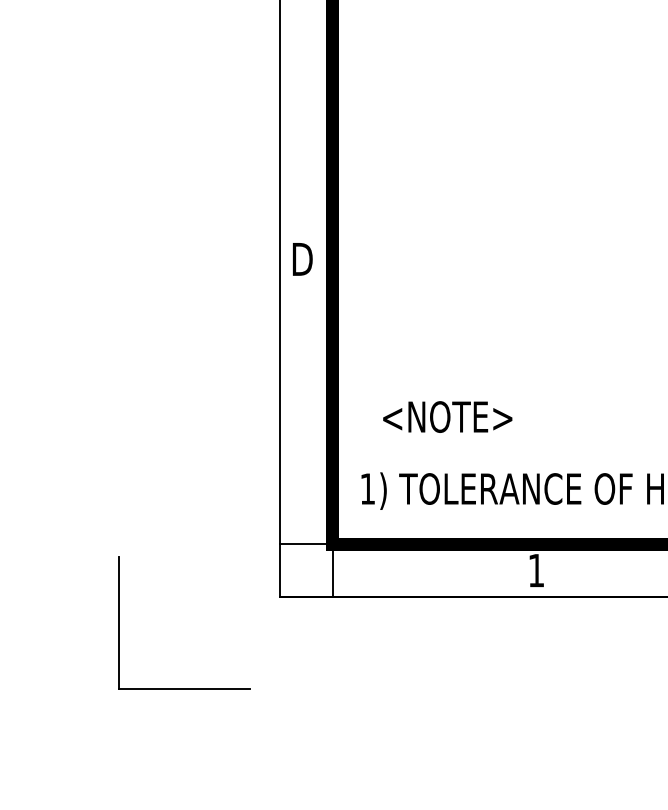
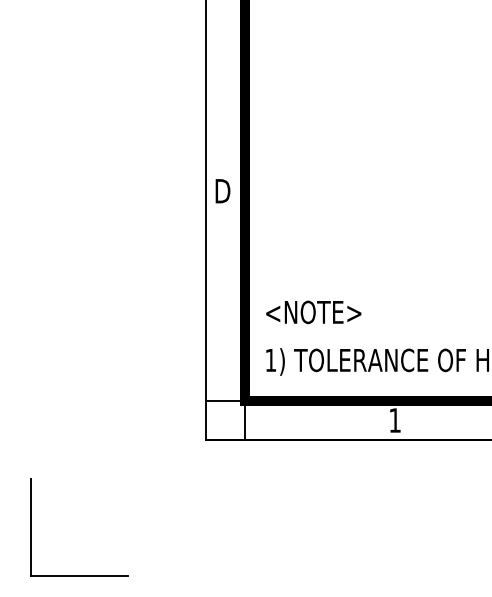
text: (447, 417) -> (313, 312), moved
part: (118, 623) -> (31, 527), moved

